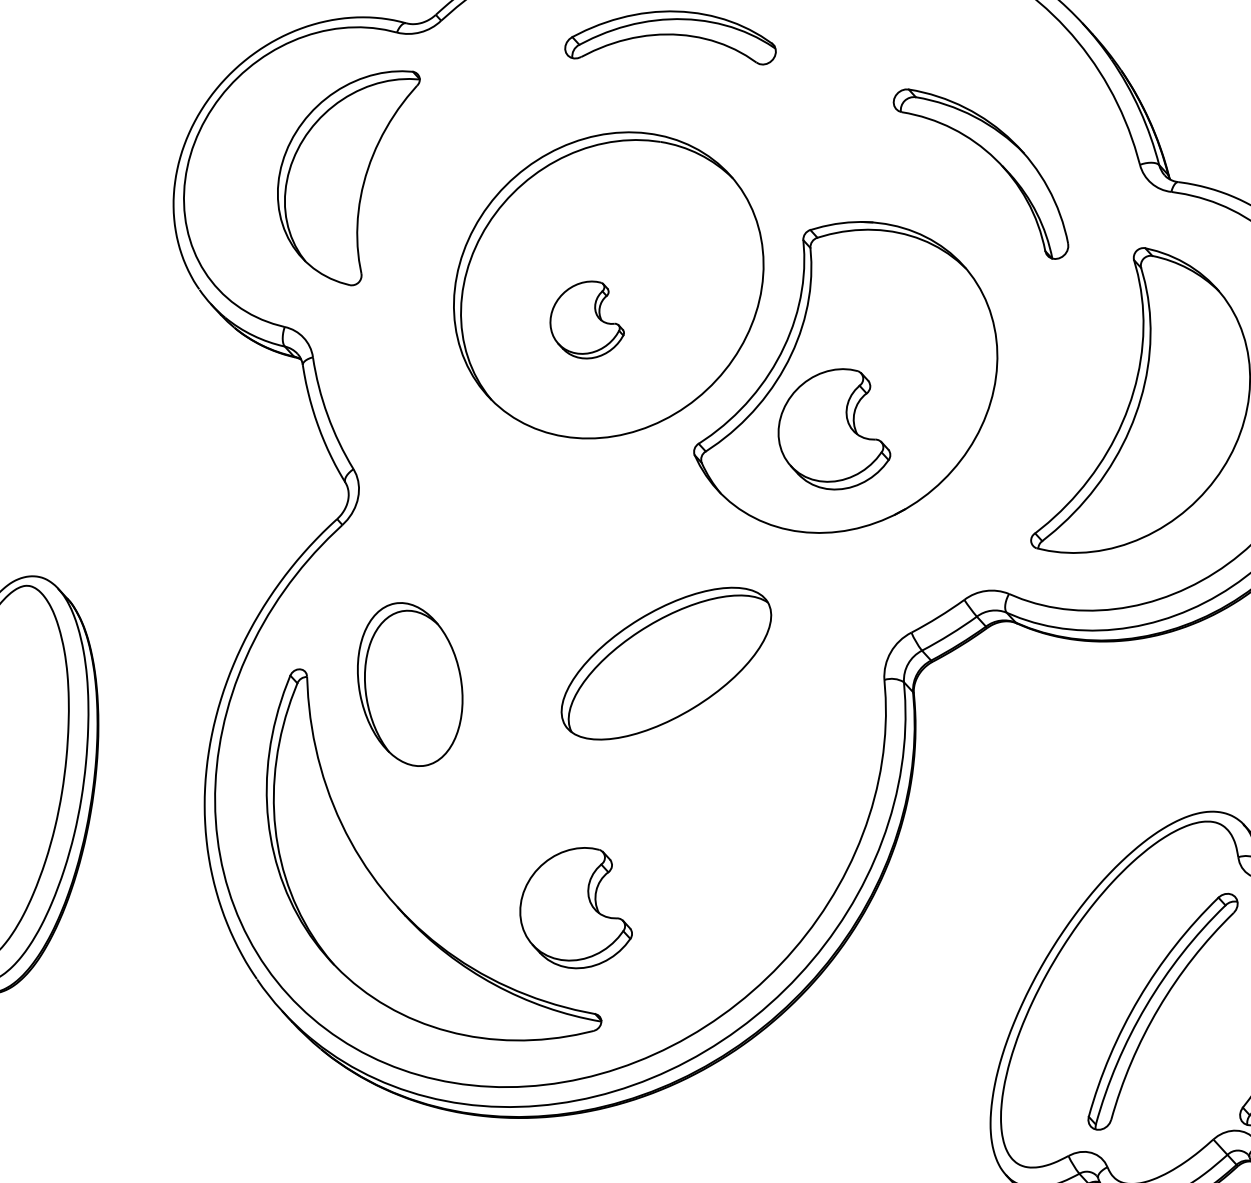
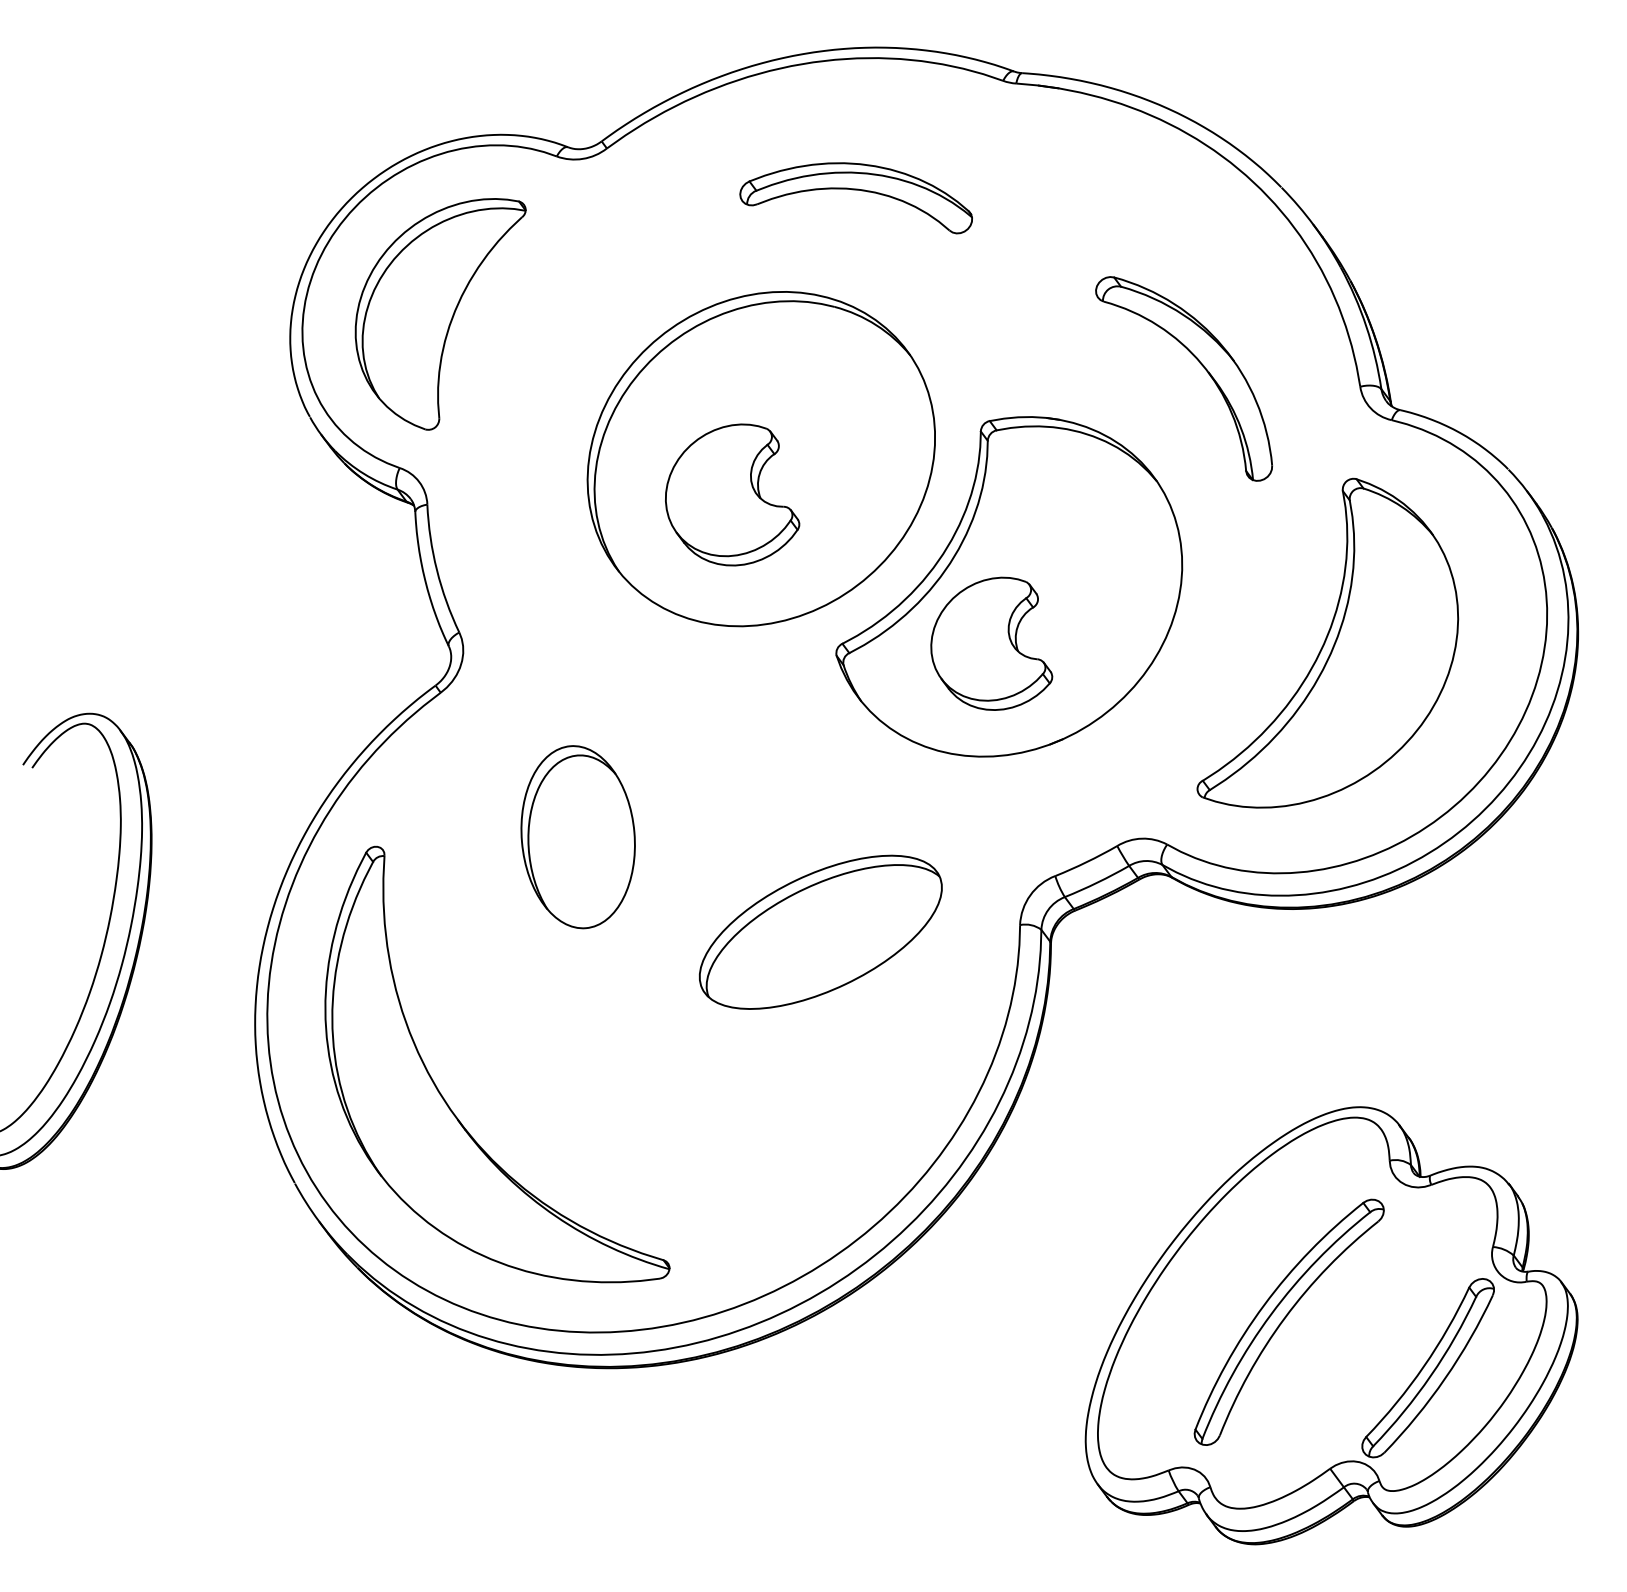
part: (352, 180) -> (440, 314), moved
part: (586, 319) -> (732, 494), size x1.67
part: (666, 662) -> (820, 931), moved
part: (409, 684) -> (577, 837), moved
part: (574, 908) -> (652, 1141), removed

